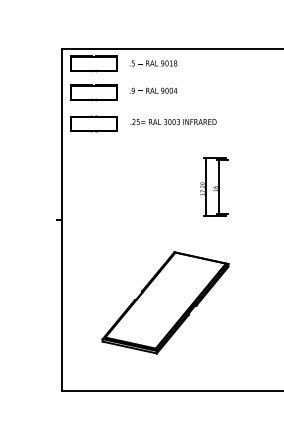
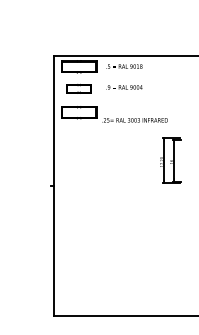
part: (93, 92) -> (78, 88), size x0.7
text: (173, 122) -> (135, 120), moved
part: (165, 302) -> (133, 248), removed

